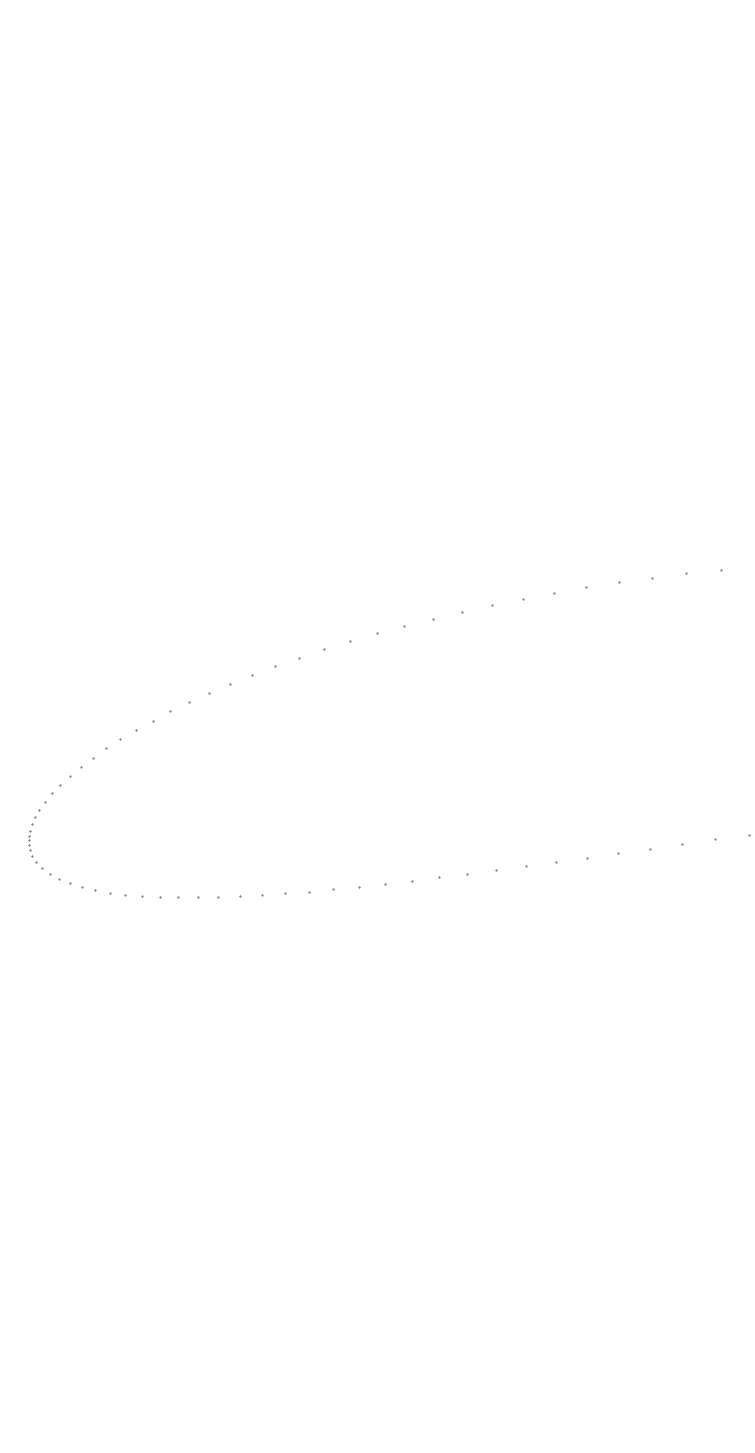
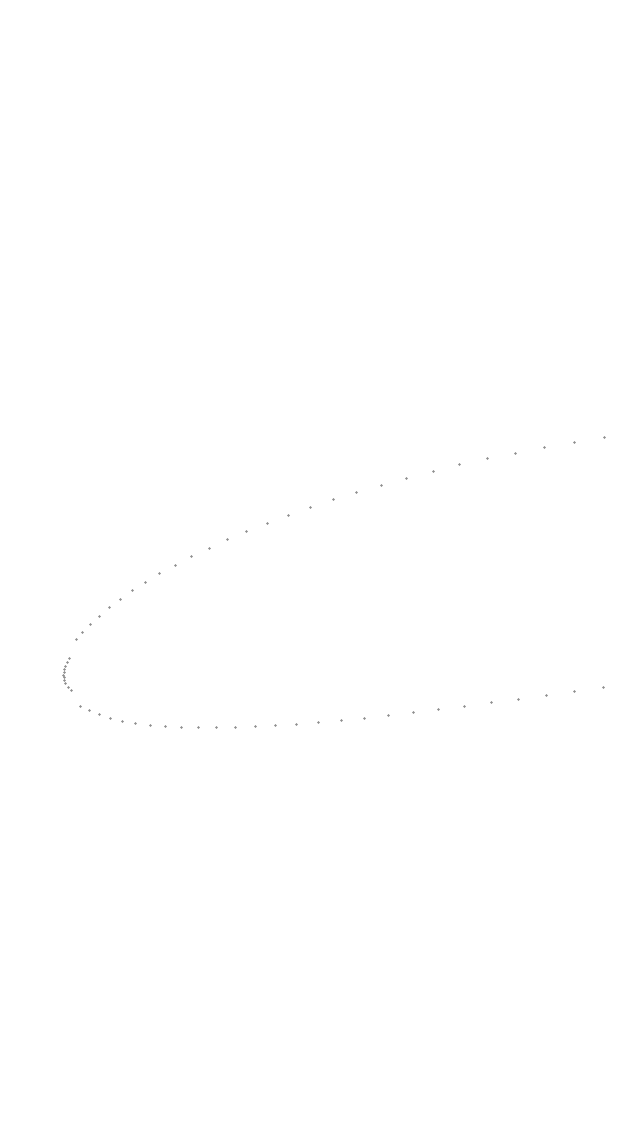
part: (35, 839) -> (66, 674), size x0.6

